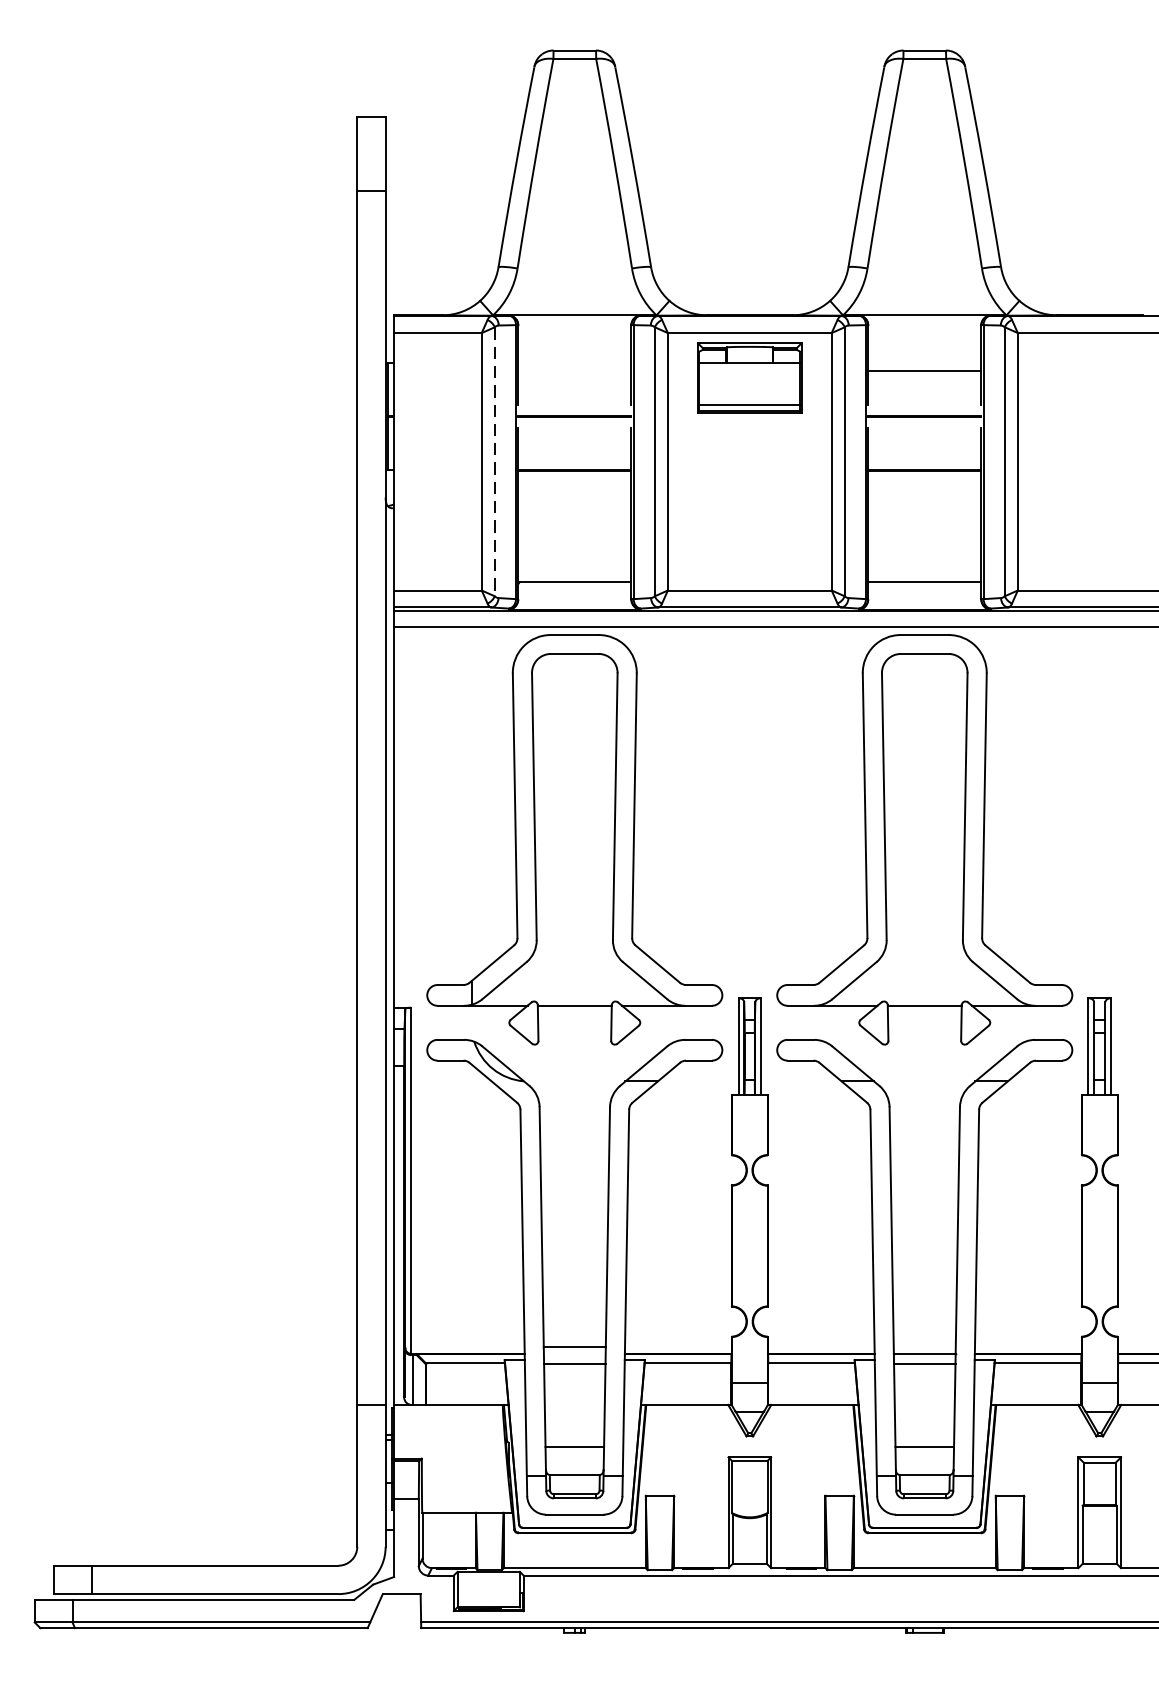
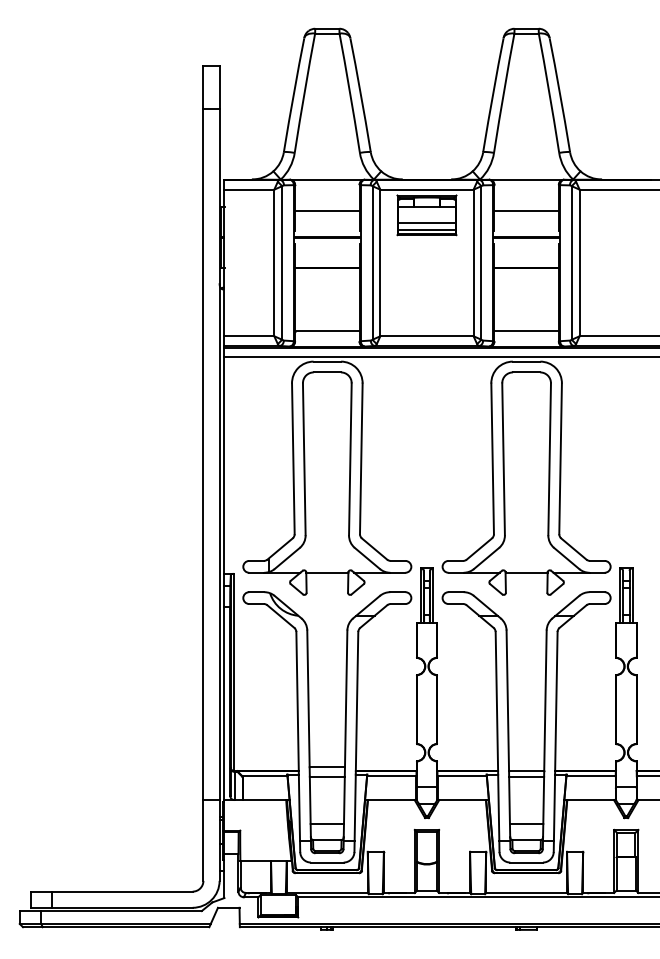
line: (575, 371) -> (327, 211), added
line: (748, 392) -> (426, 223), added
line: (494, 460) -> (281, 262), dashed -> solid

